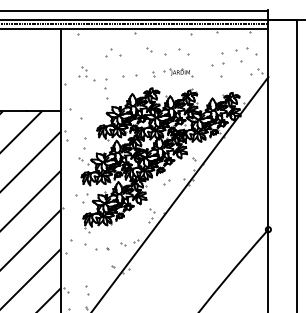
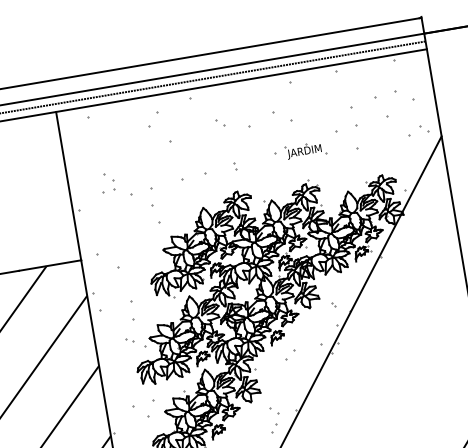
part: (108, 52) -> (153, 119), moved
part: (178, 72) -> (300, 151), moved

